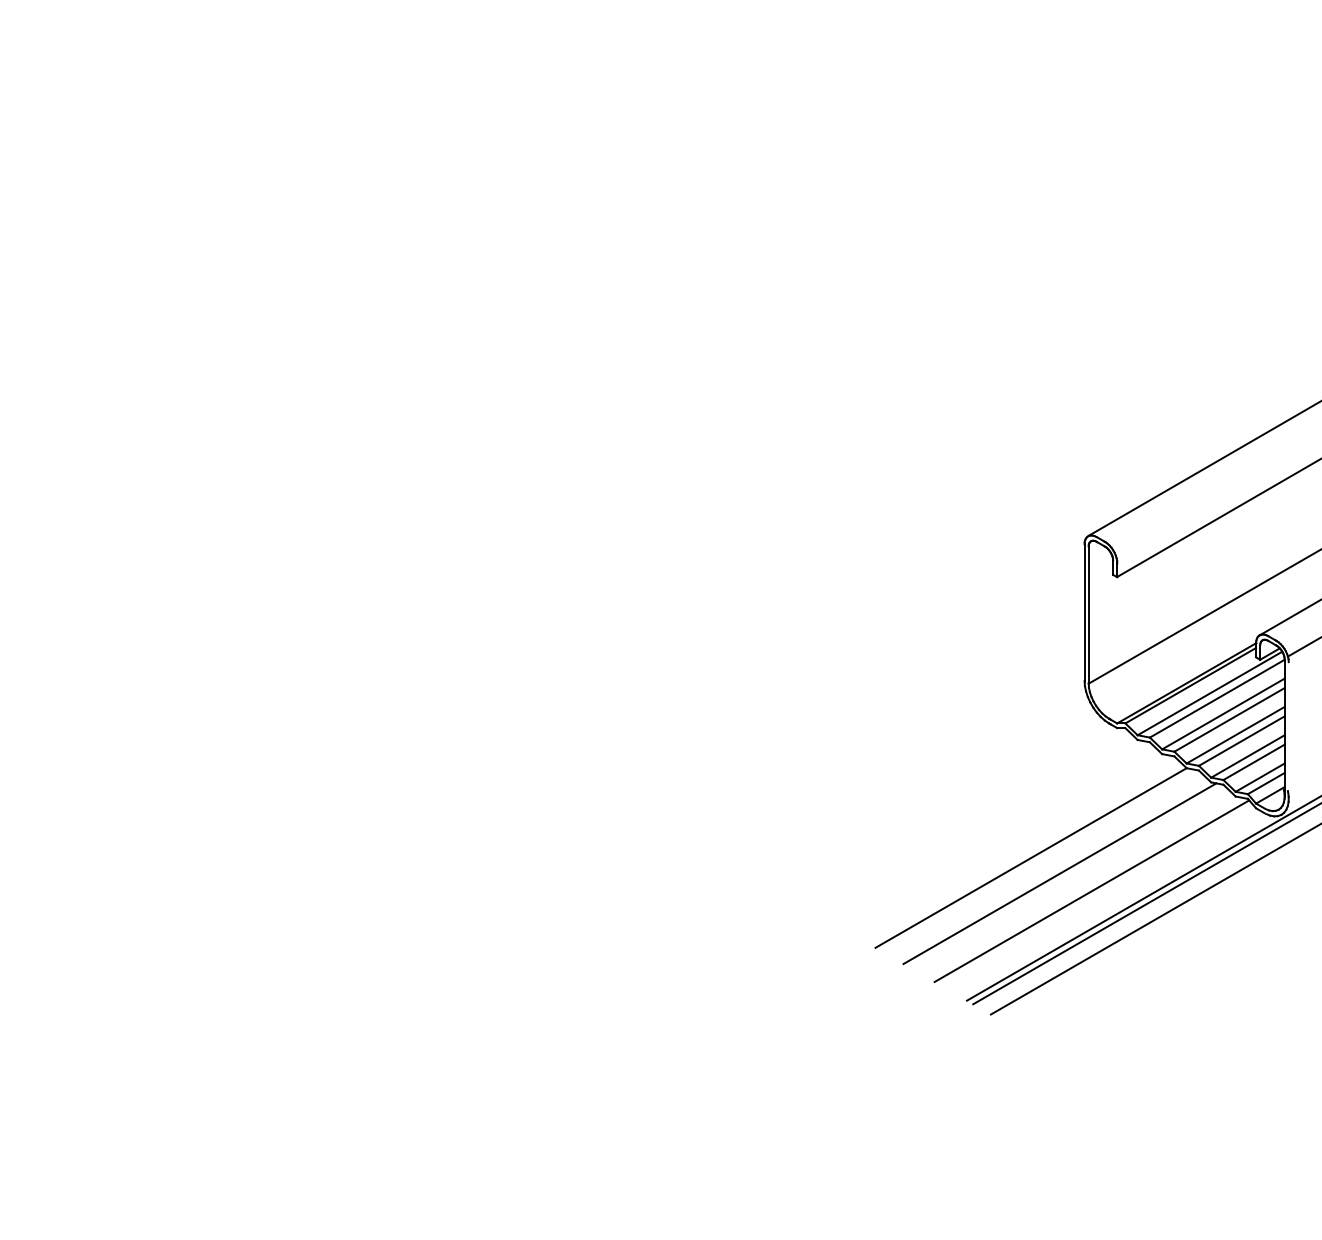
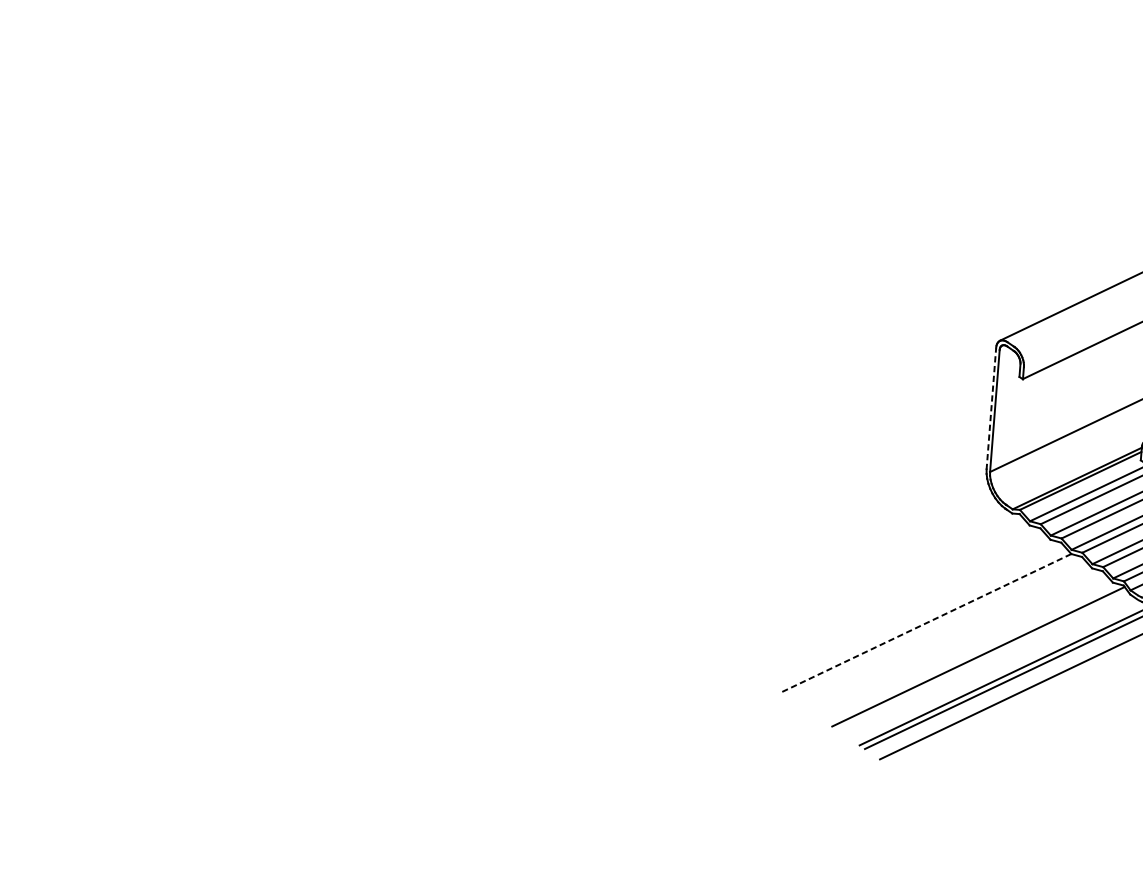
line: (1084, 613) -> (991, 409), solid -> dashed
line: (1031, 858) -> (926, 623), solid -> dashed
line: (1059, 873) -> (950, 638), removed

